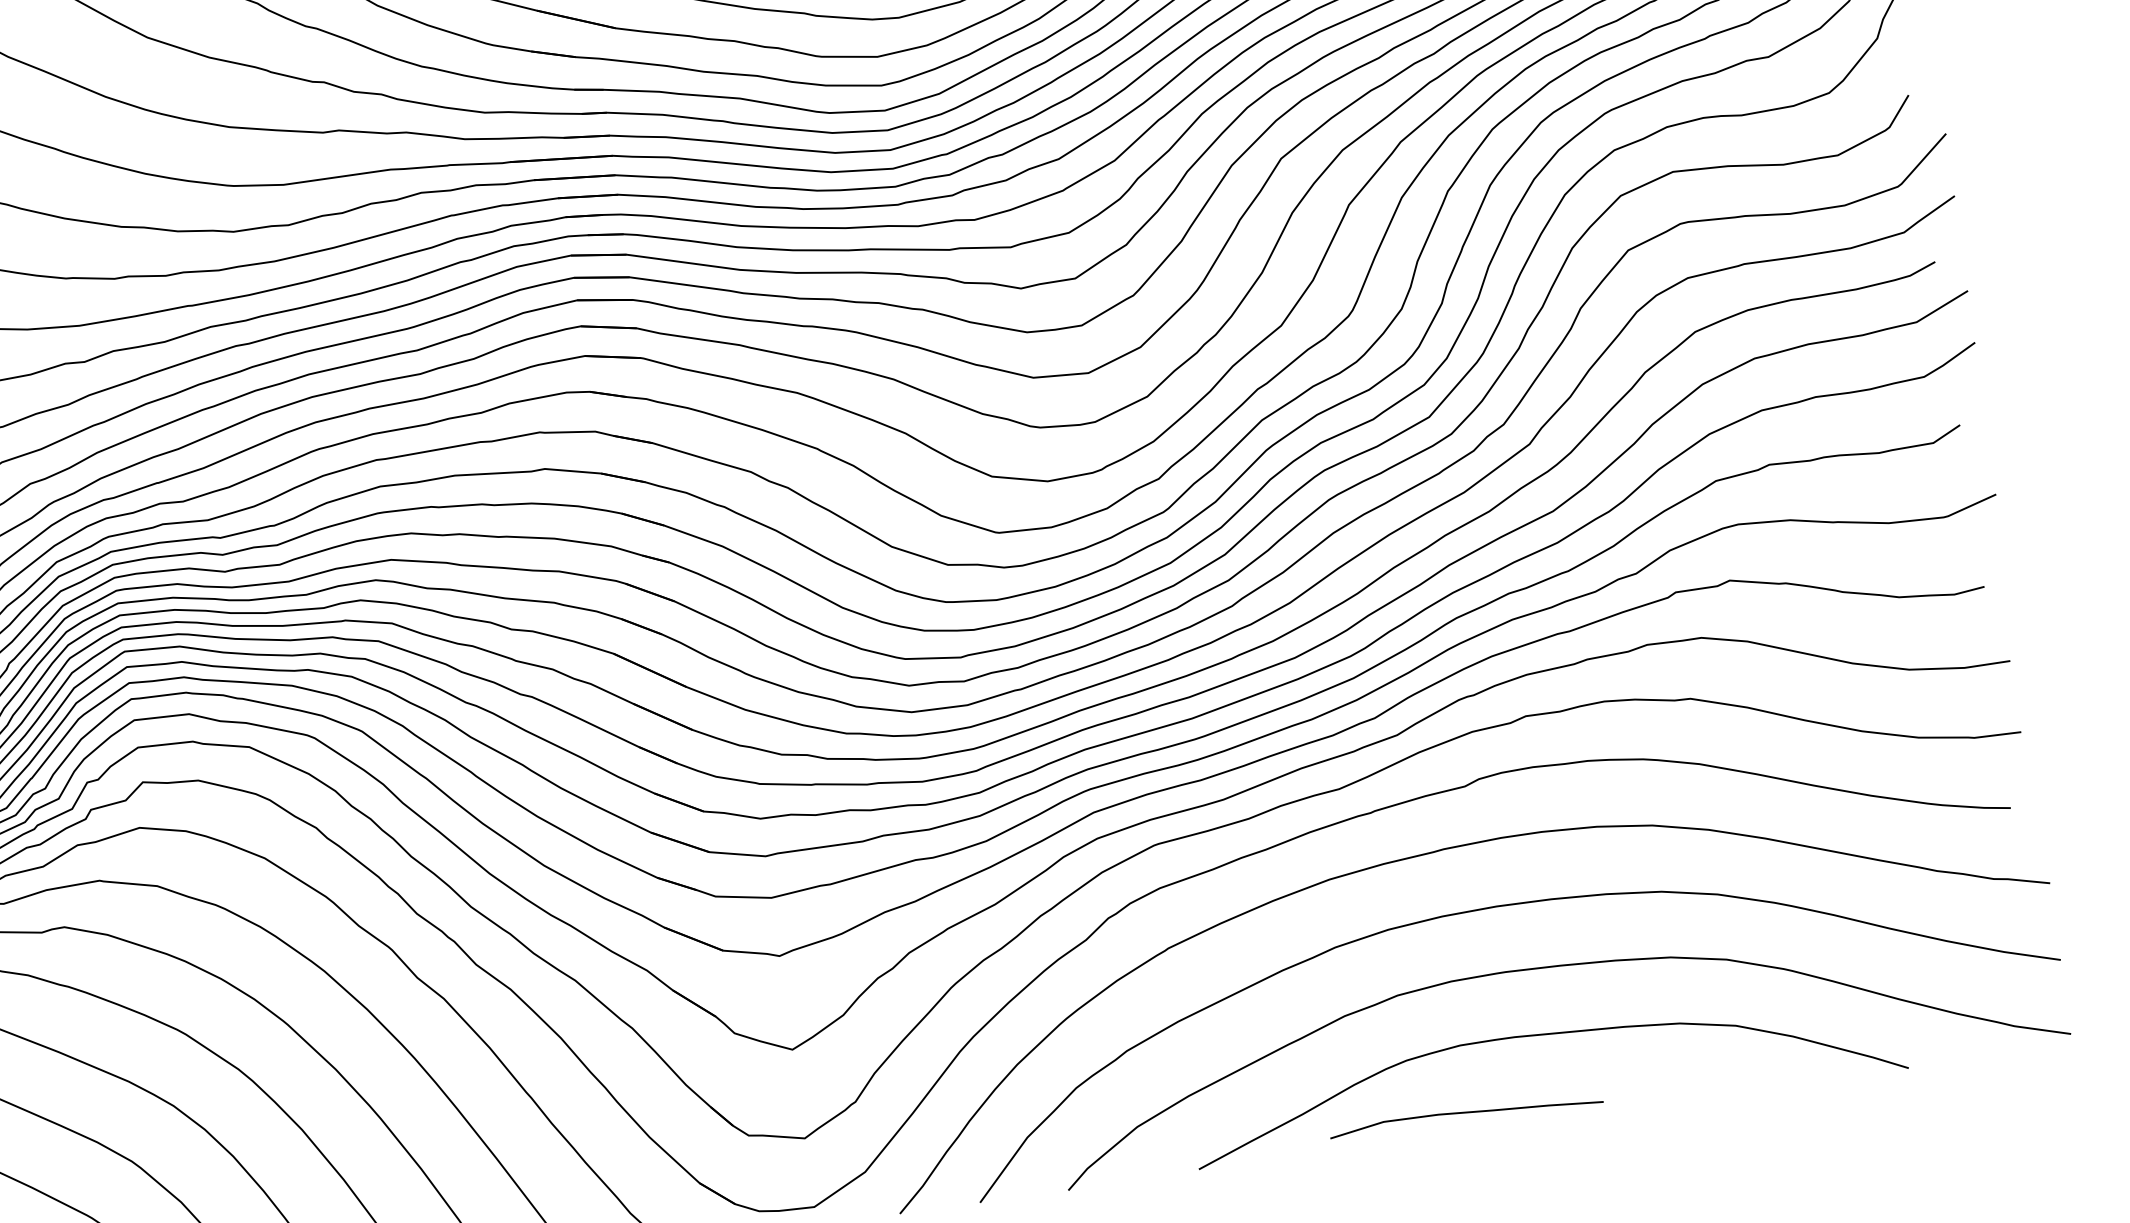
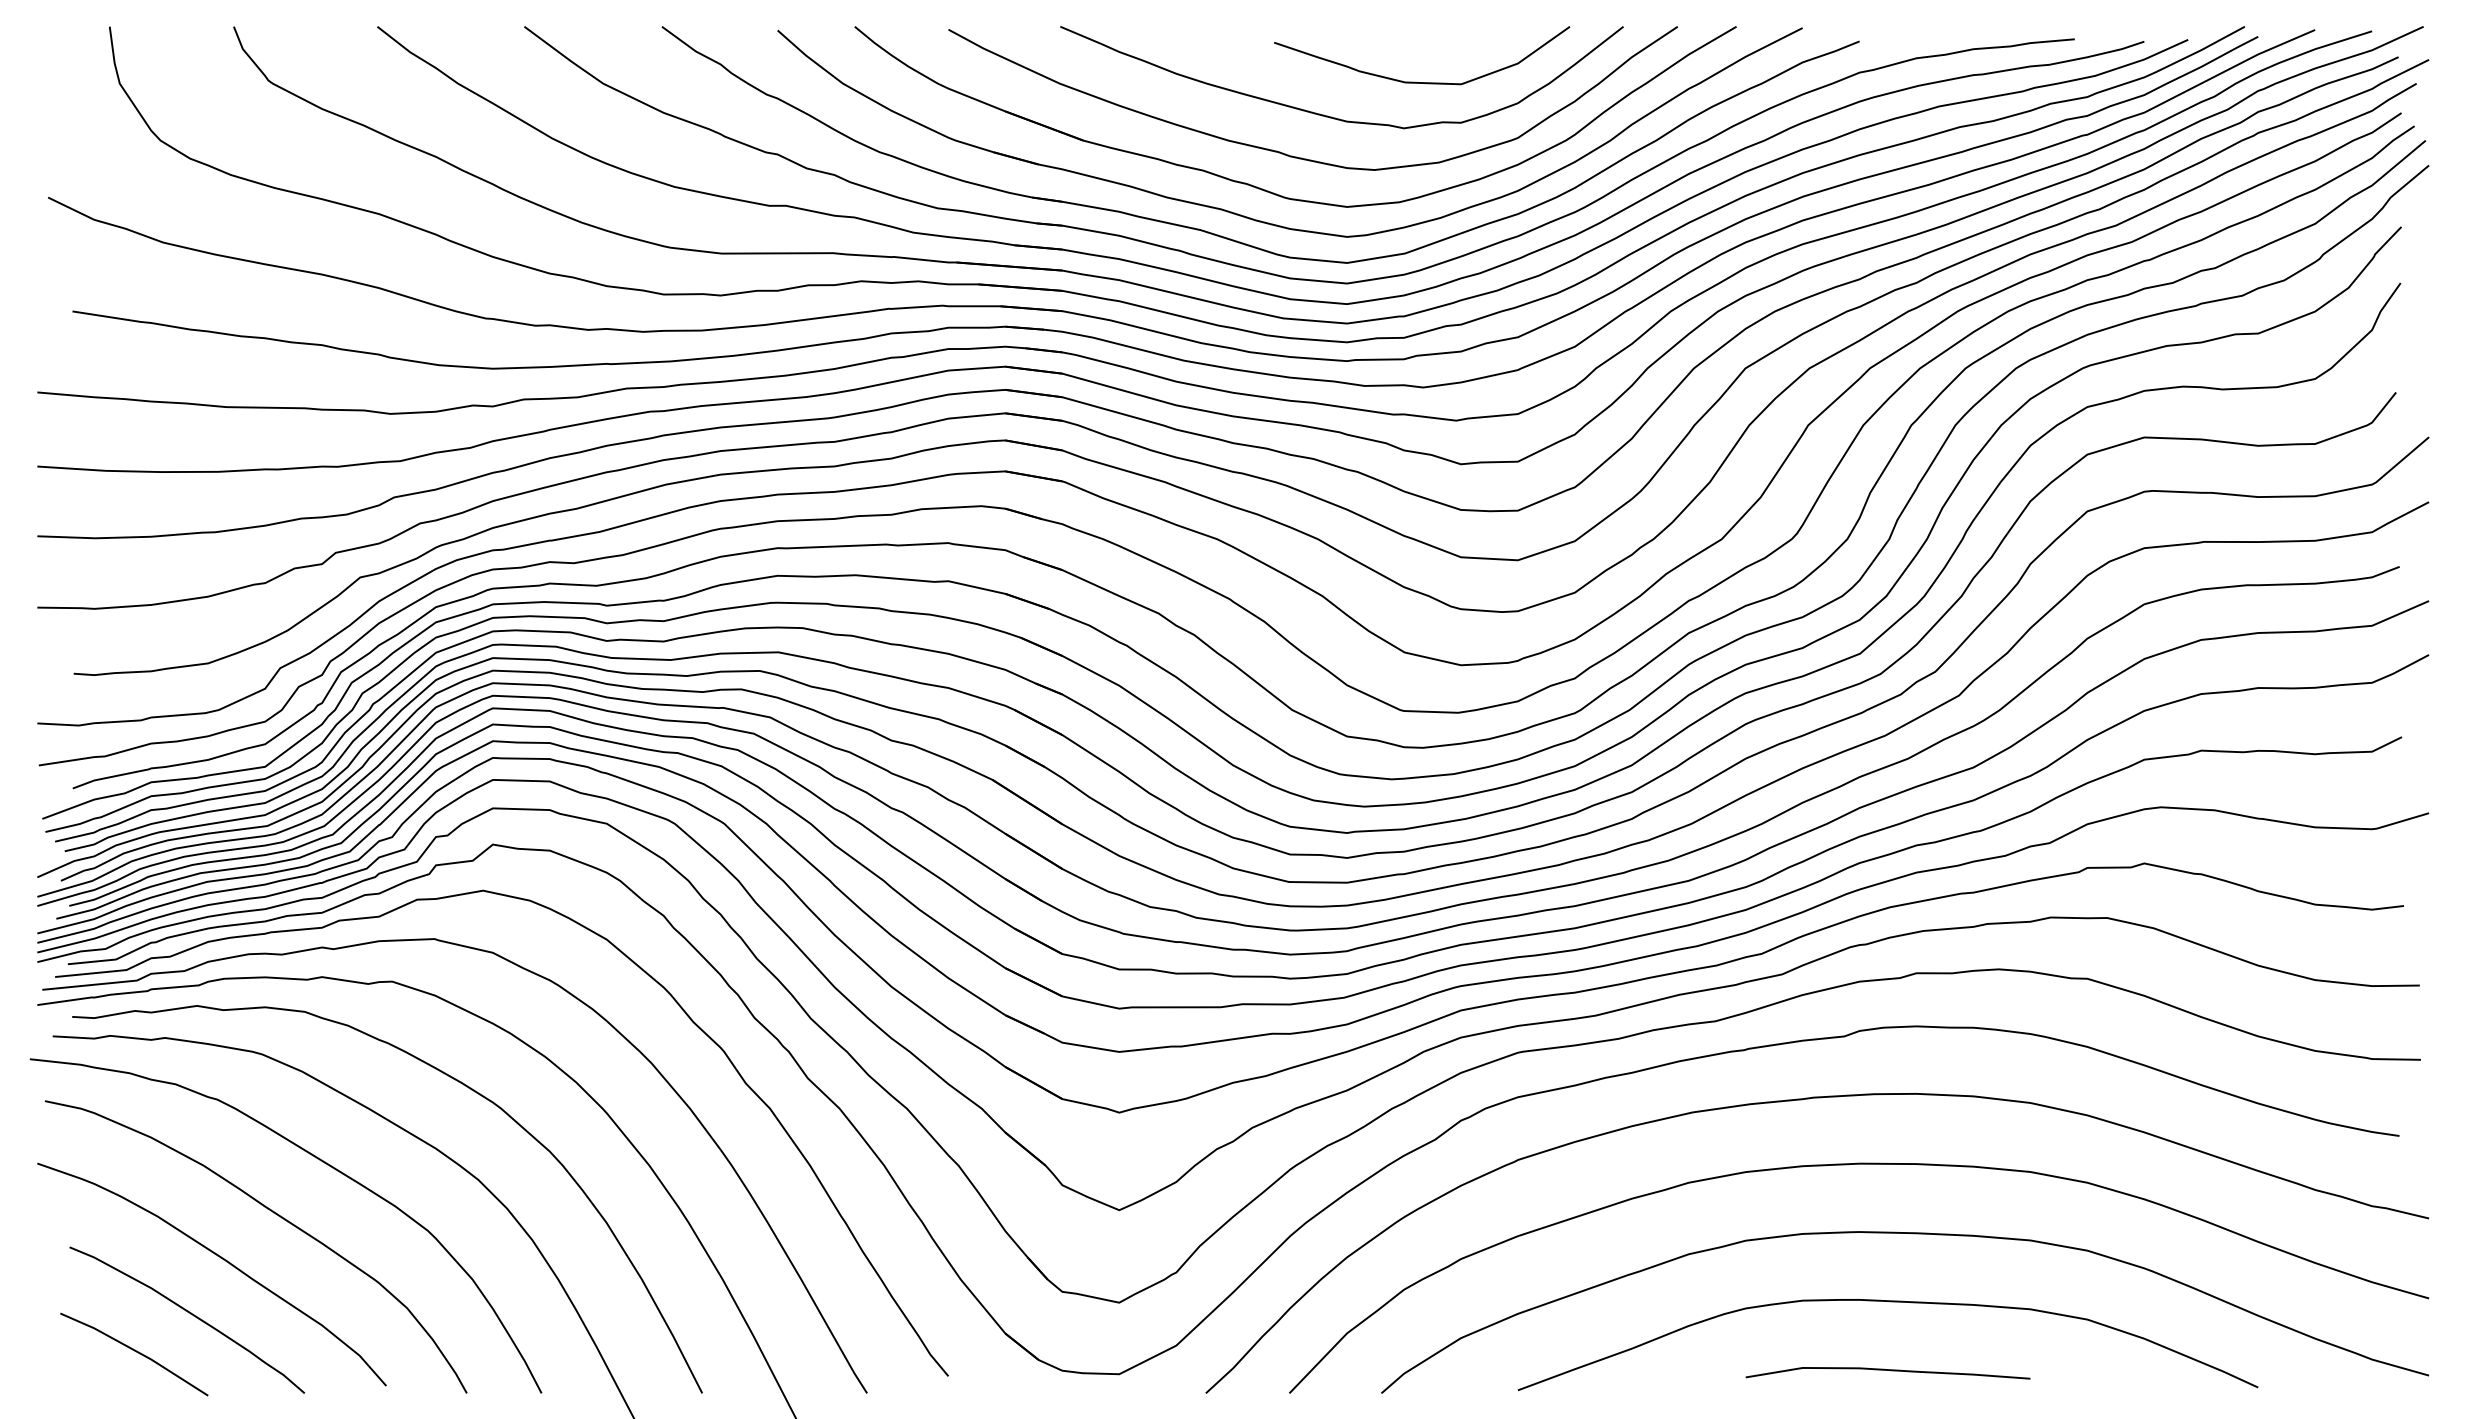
curve: (1465, 1113) -> (1887, 1370), moved

